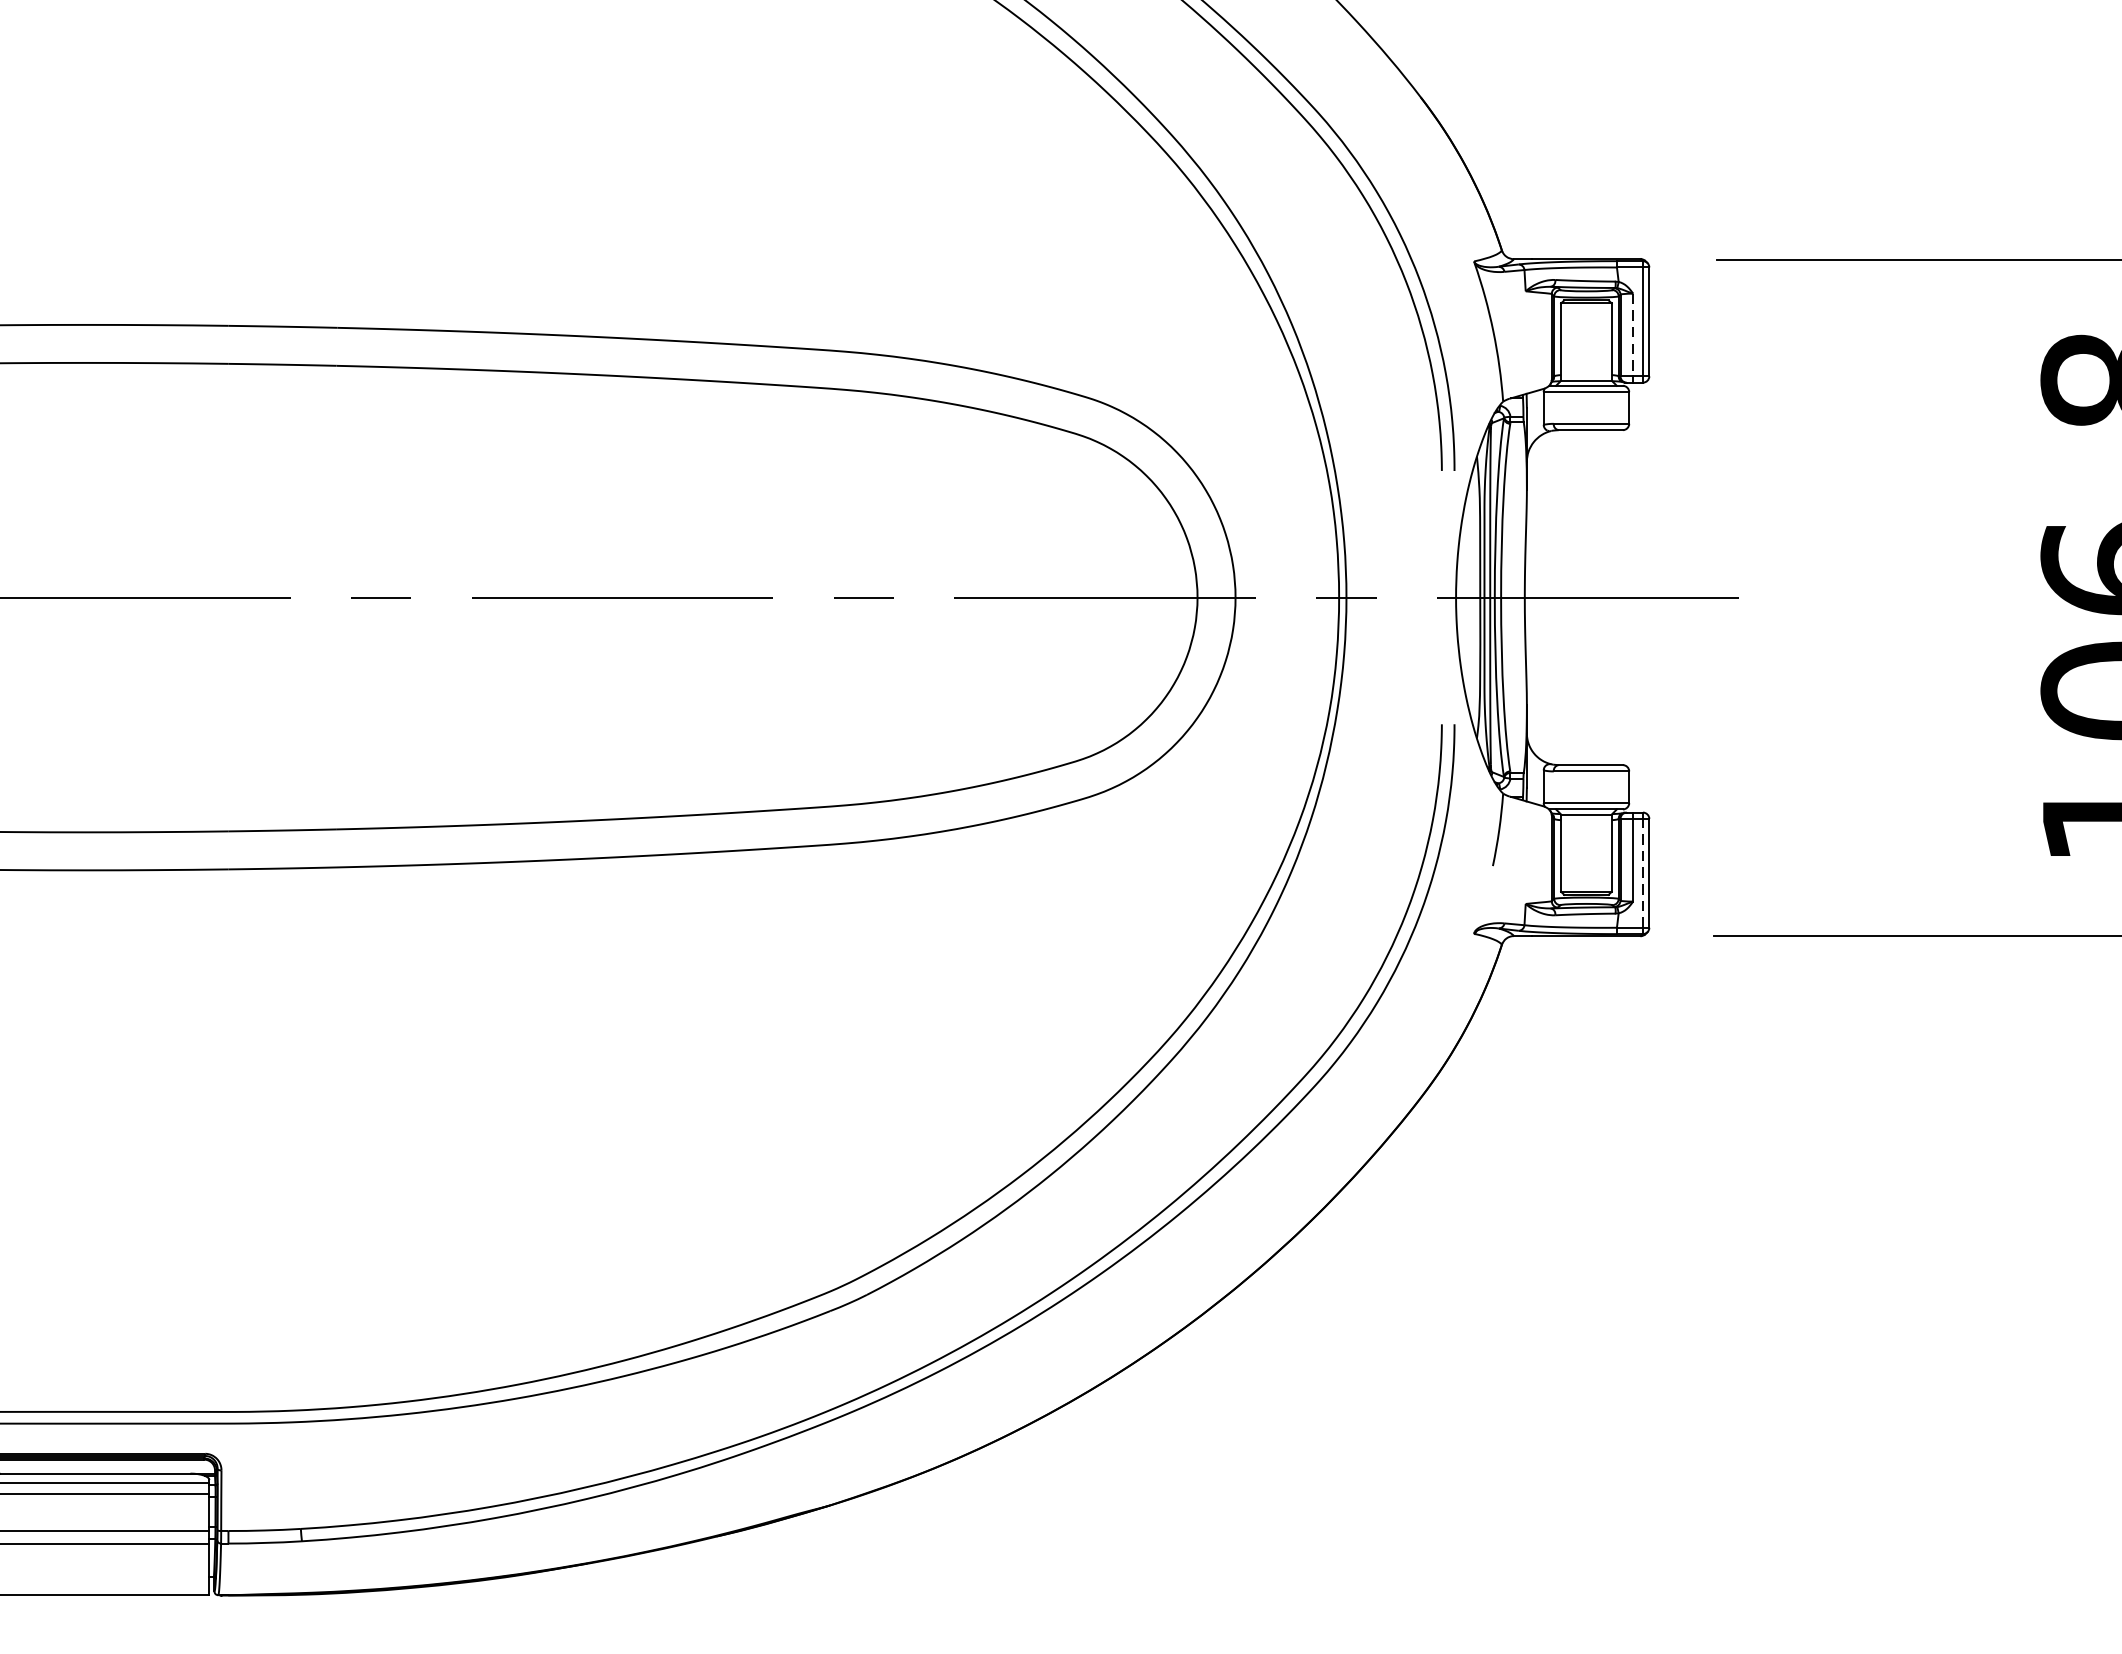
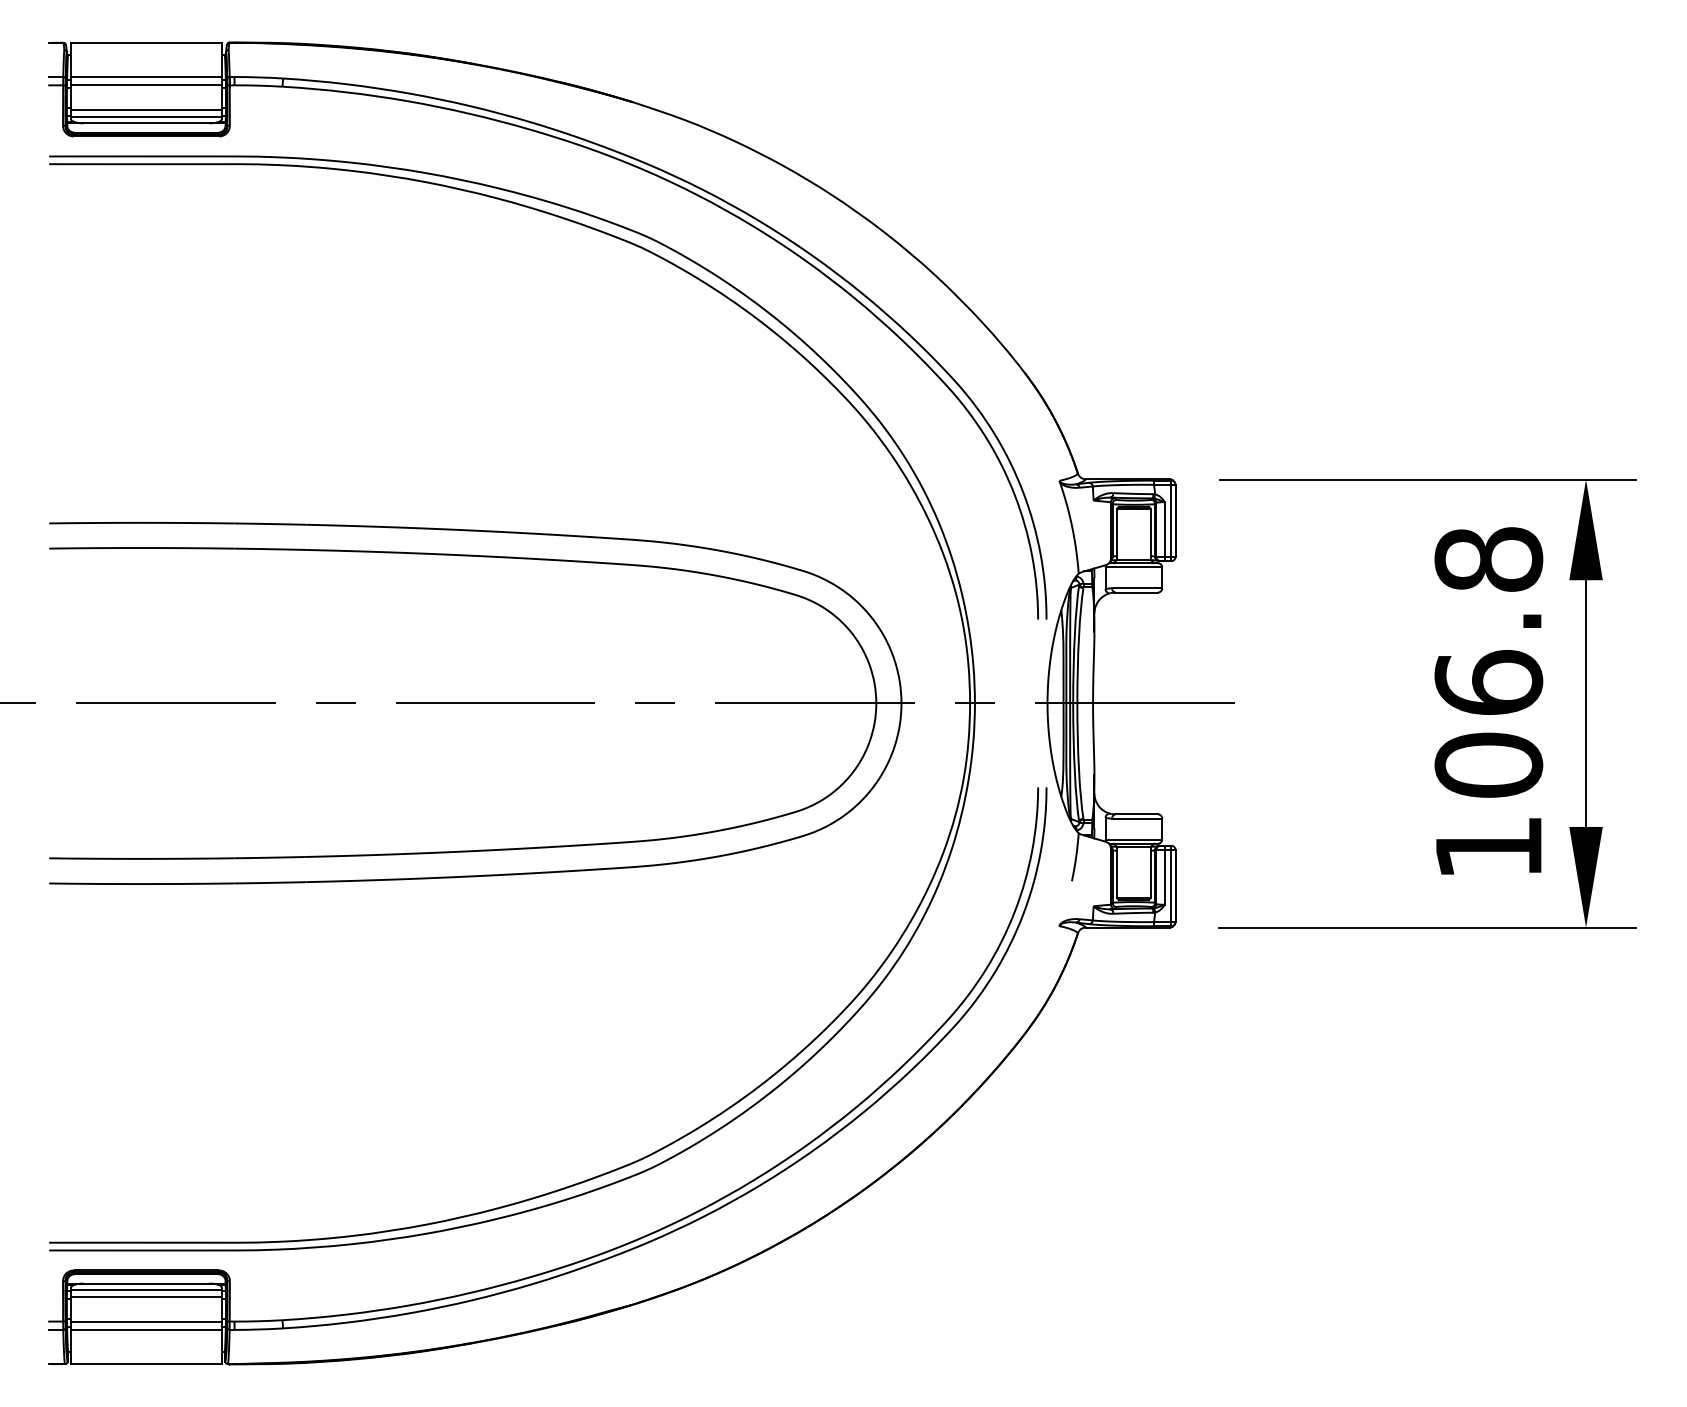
line: (1632, 336) -> (1164, 530), dashed -> solid
line: (1643, 872) -> (1171, 885), dashed -> solid

